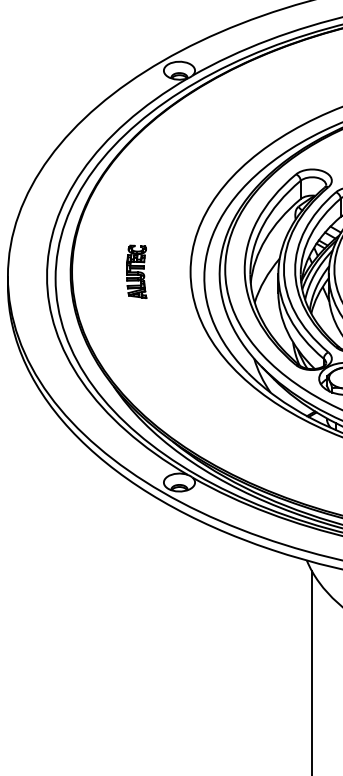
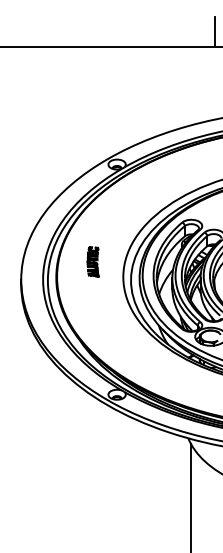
part: (135, 270) -> (92, 261), moved

